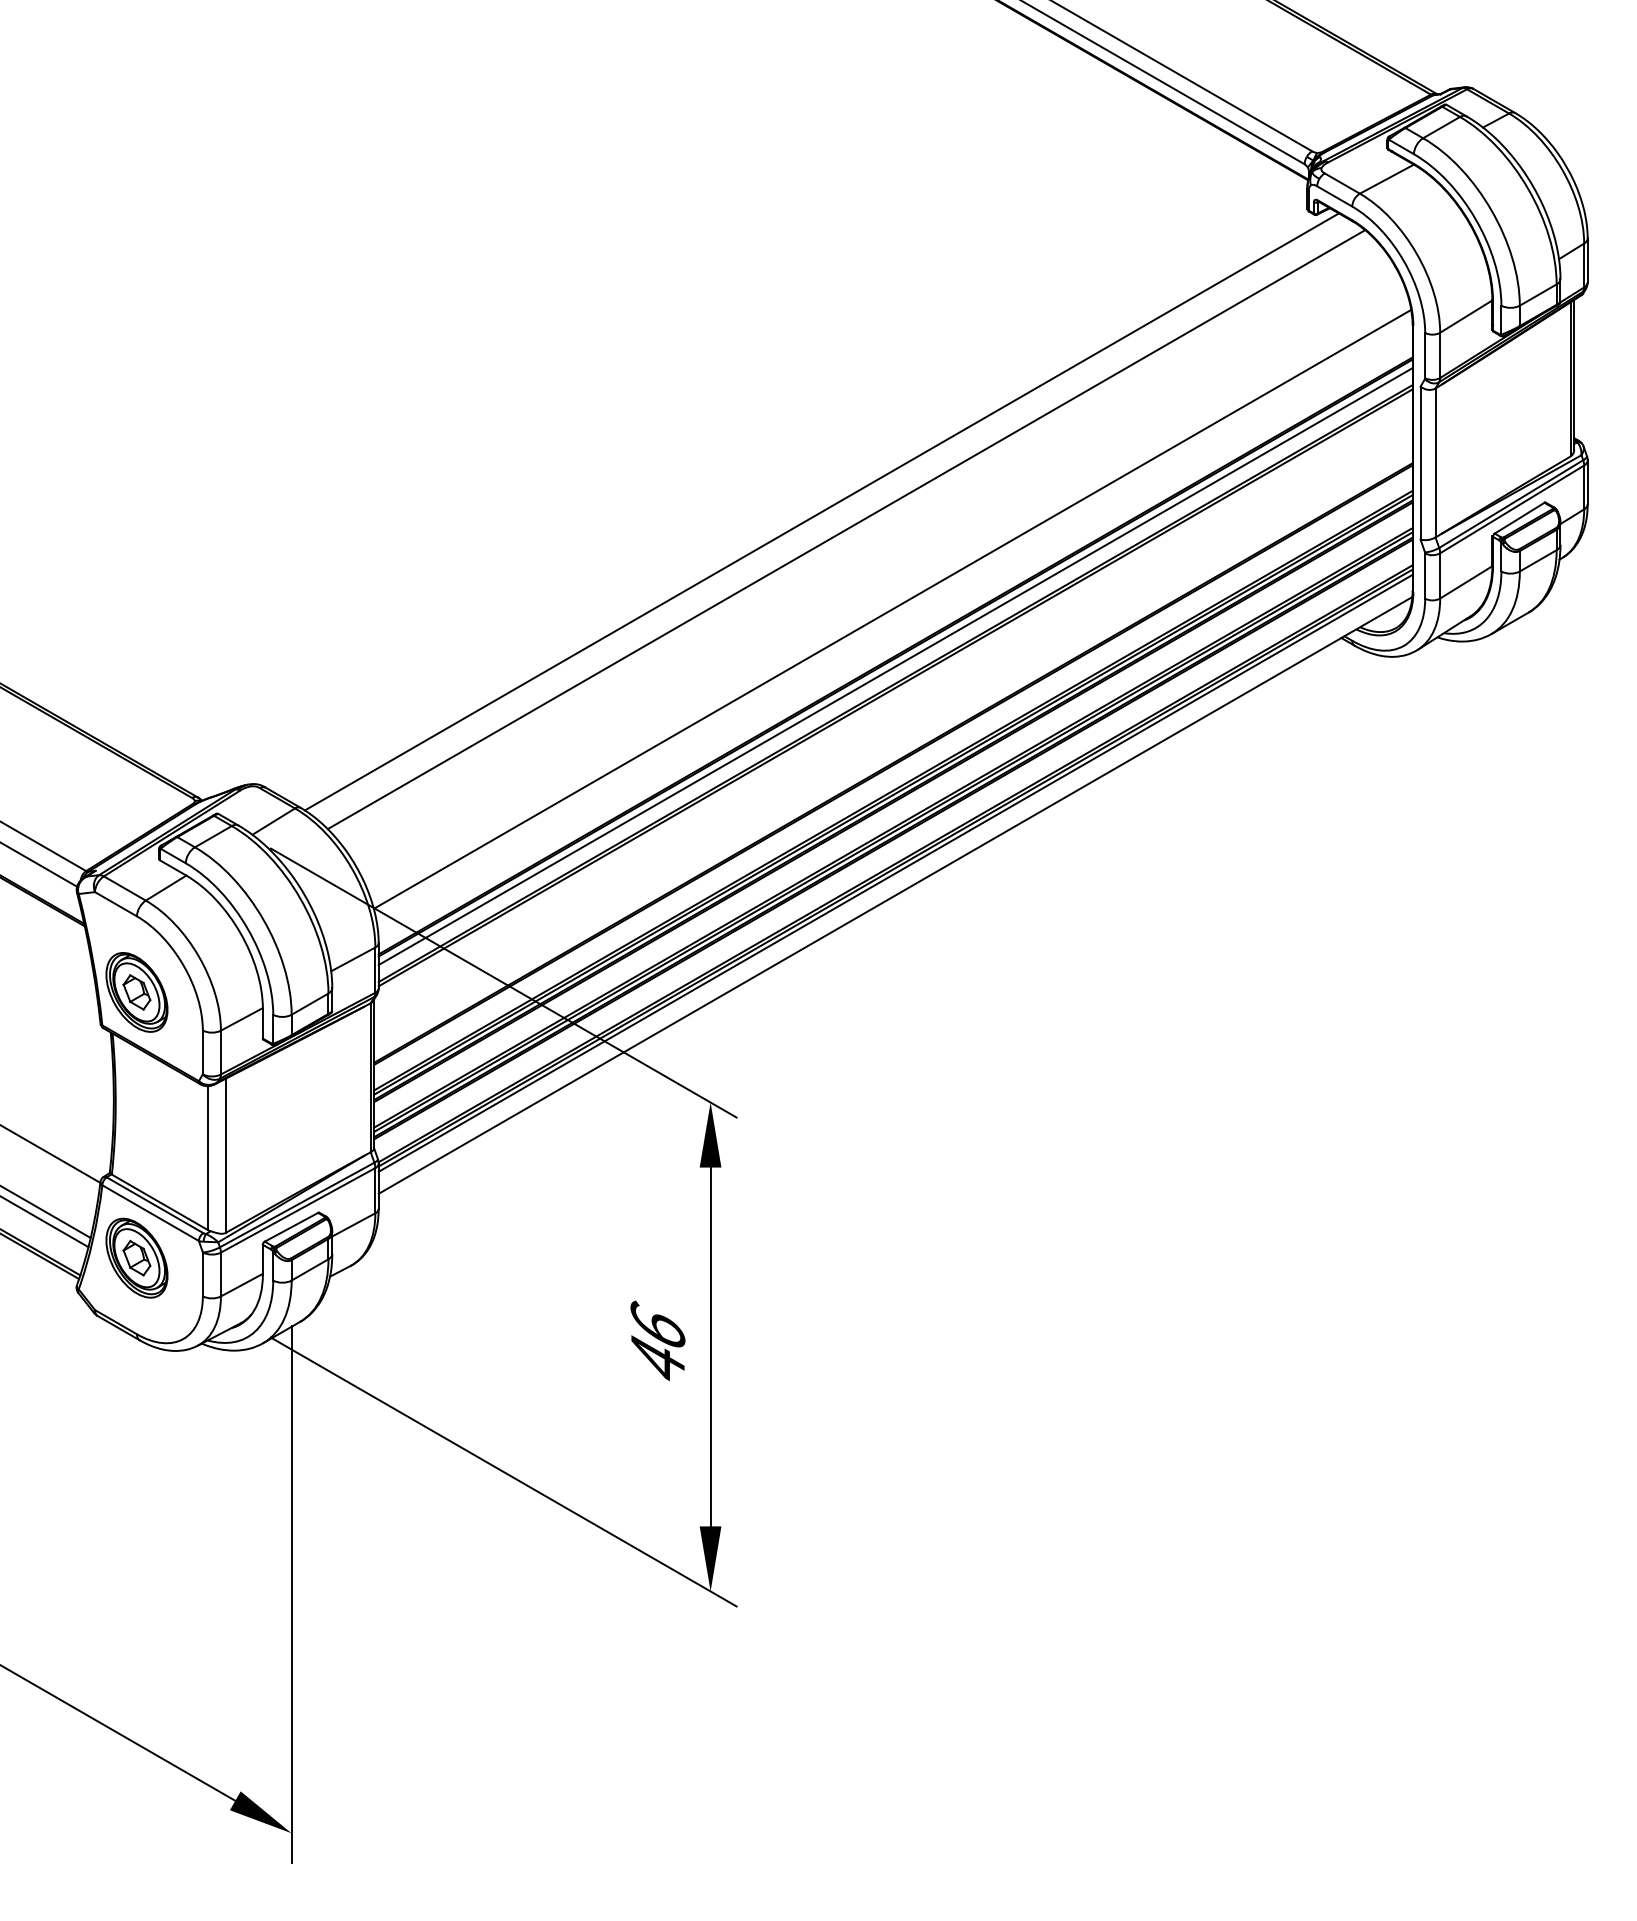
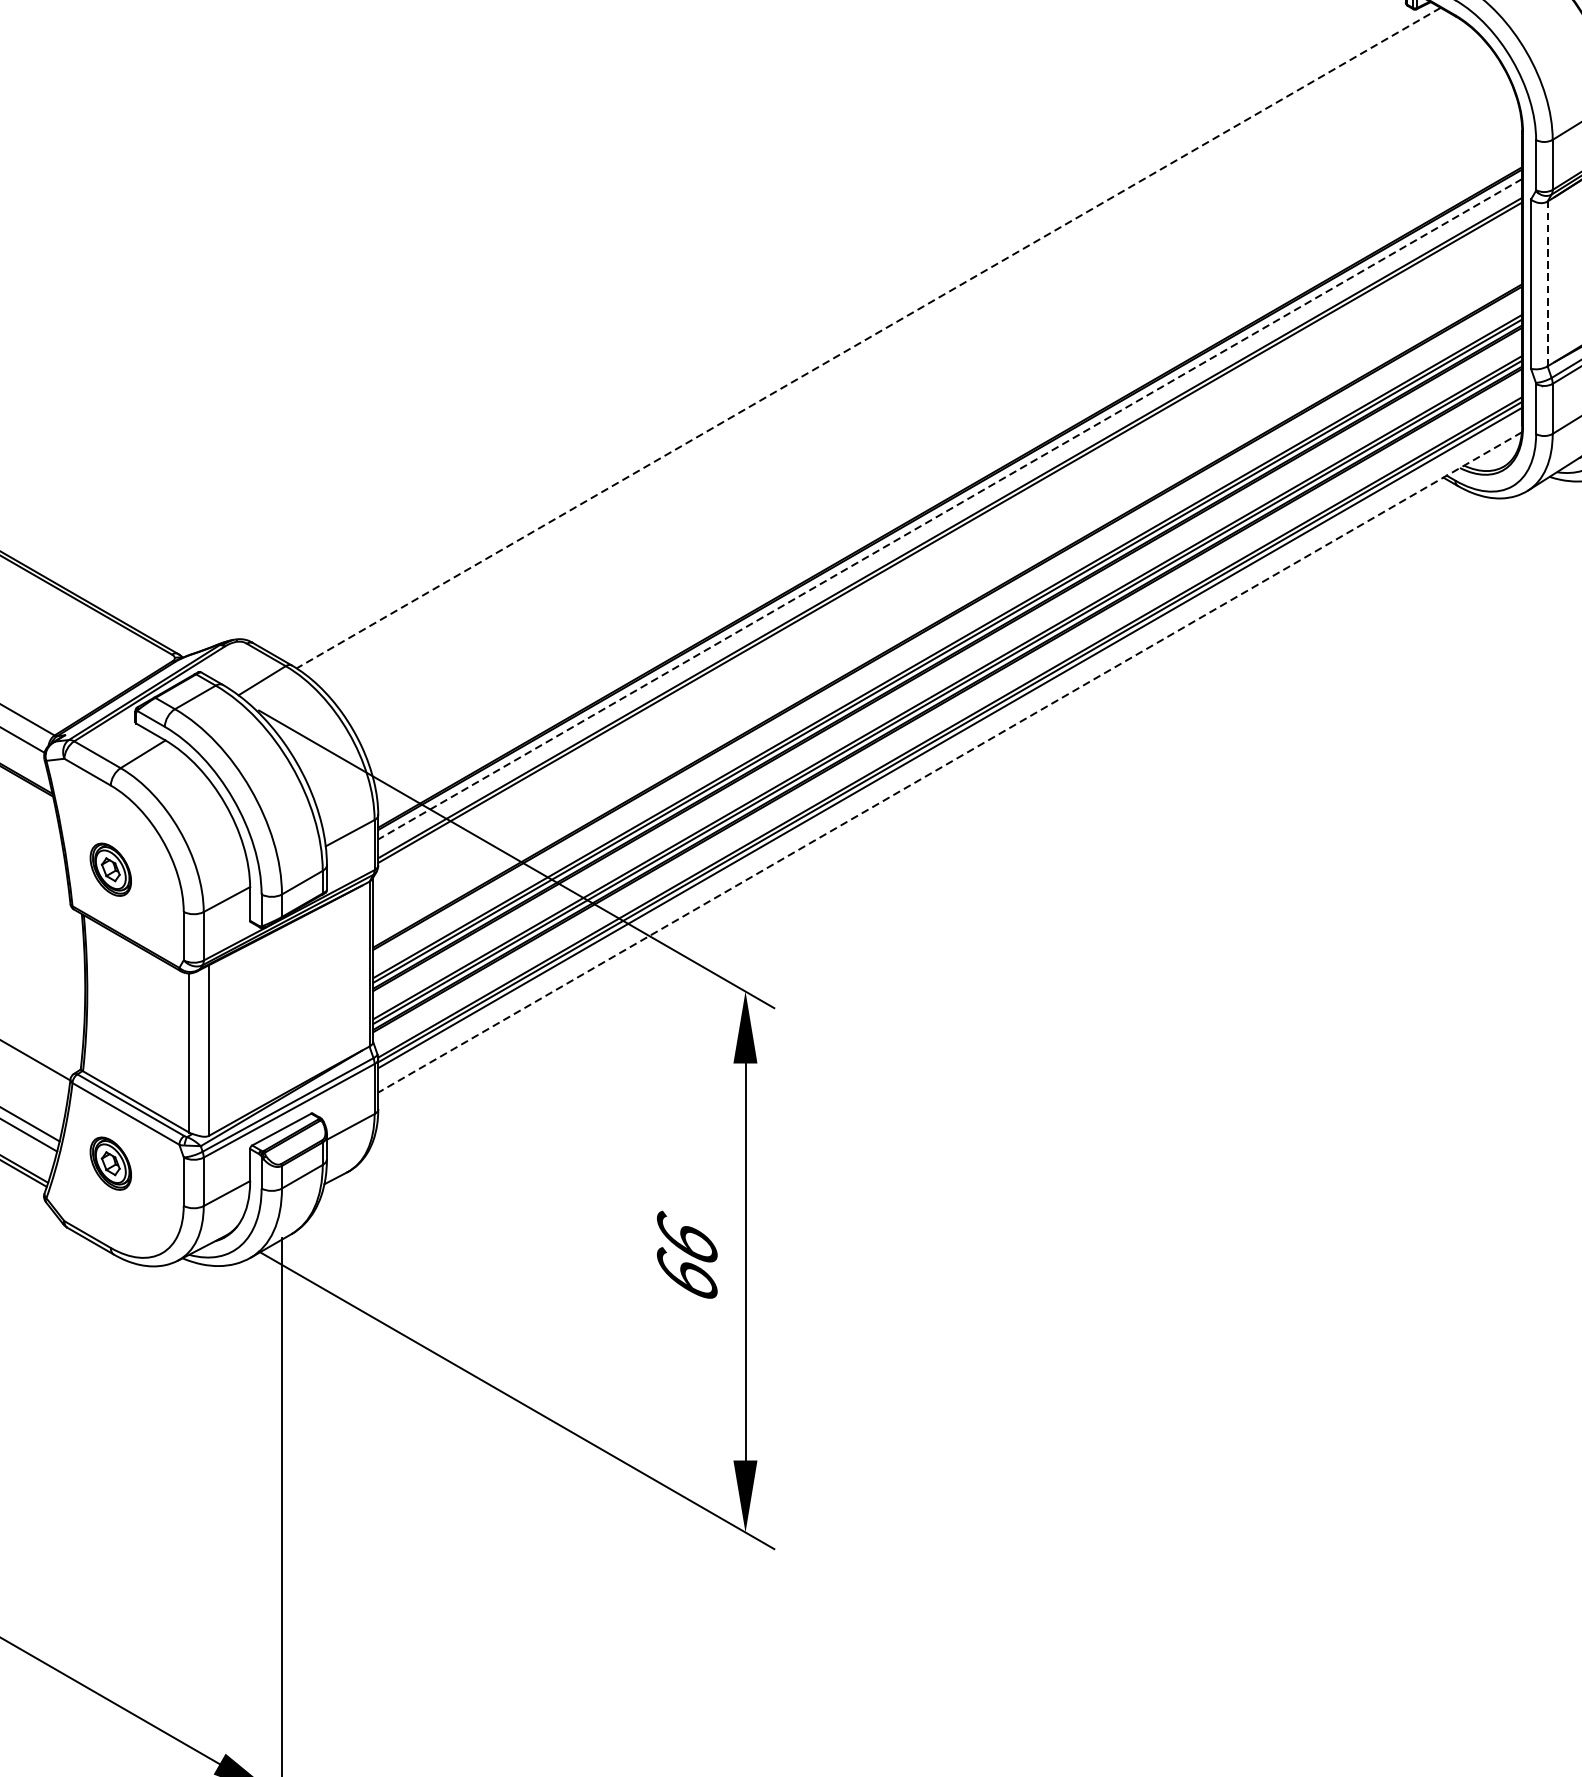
line: (1435, 462) -> (1547, 283), solid -> dashed
line: (821, 512) -> (868, 338), solid -> dashed
line: (846, 529) -> (895, 357), removed
line: (892, 608) -> (946, 444), removed
line: (895, 666) -> (950, 509), solid -> dashed
line: (895, 895) -> (950, 762), solid -> dashed
part: (136, 992) -> (110, 869), size x0.6
part: (136, 1257) -> (110, 1163), size x0.6
text: (657, 1357) -> (686, 1273), 46 -> 66

